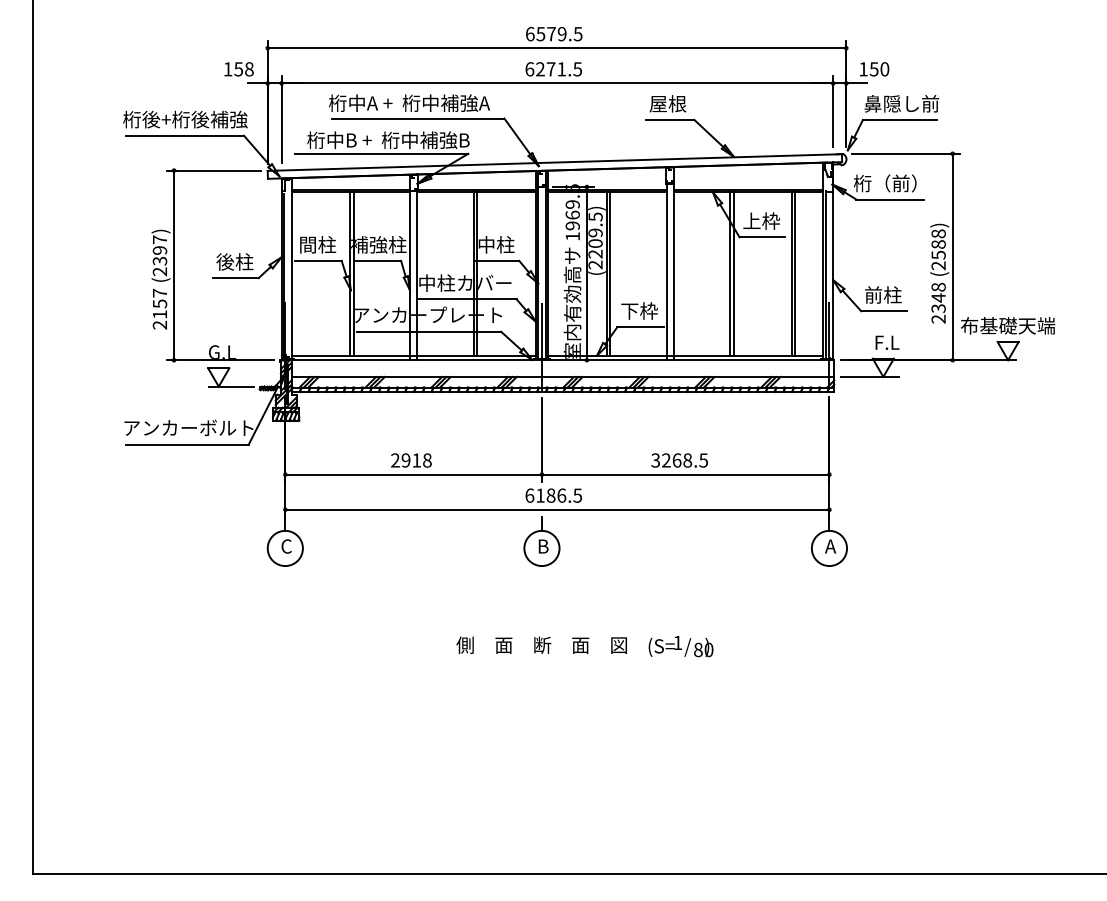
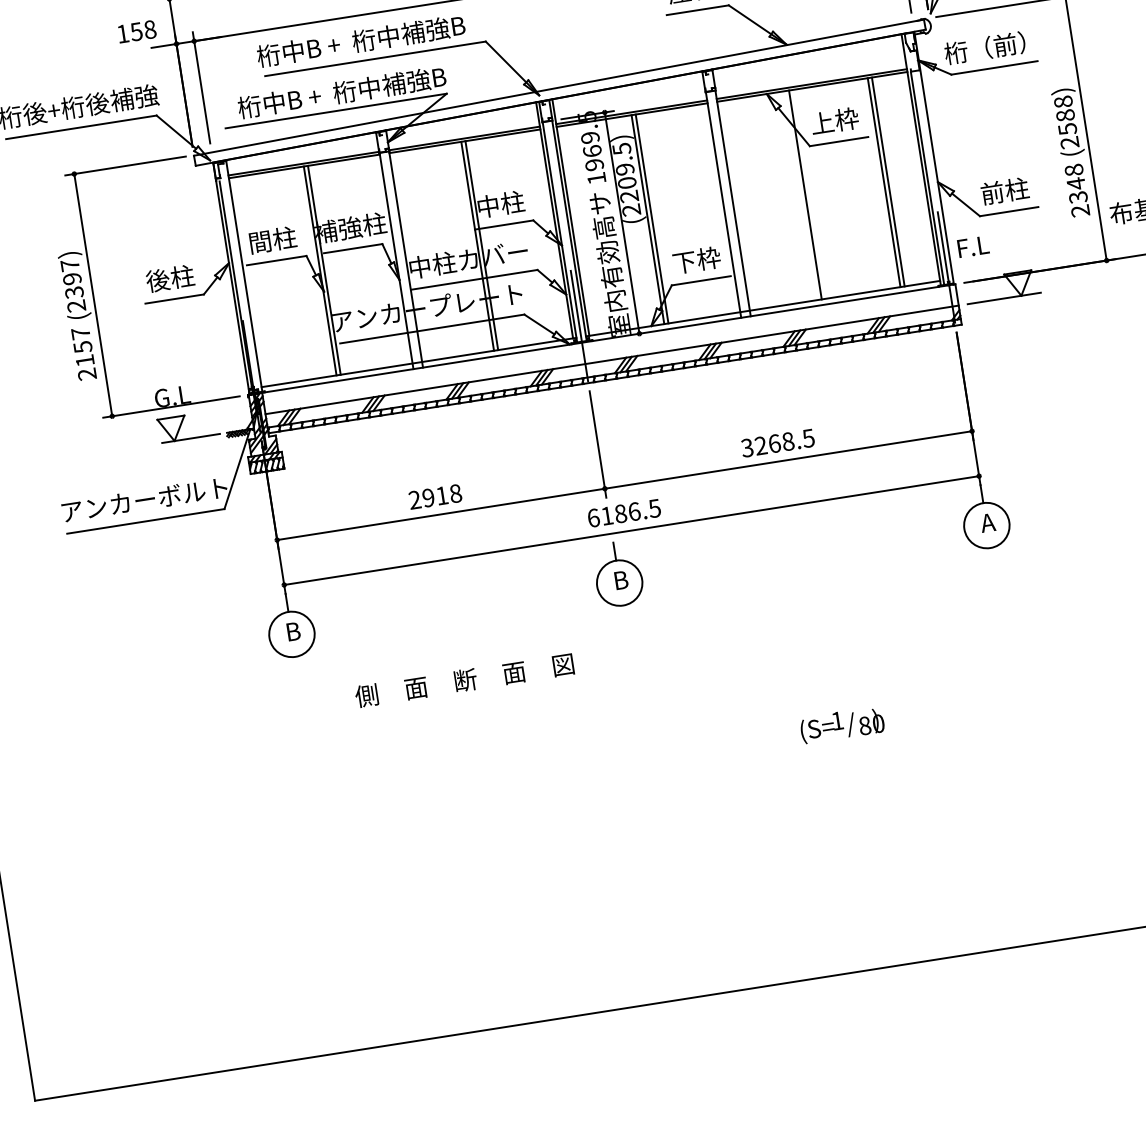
text: (409, 102) -> (361, 40), 桁中A +  桁中補強A -> 桁中B +  桁中補強B
line: (733, 273) -> (809, 193), removed
text: (887, 342) -> (973, 246), moved
text: (286, 546) -> (293, 631), C -> B
text: (541, 644) -> (464, 679), moved
text: (680, 646) -> (841, 725), moved

